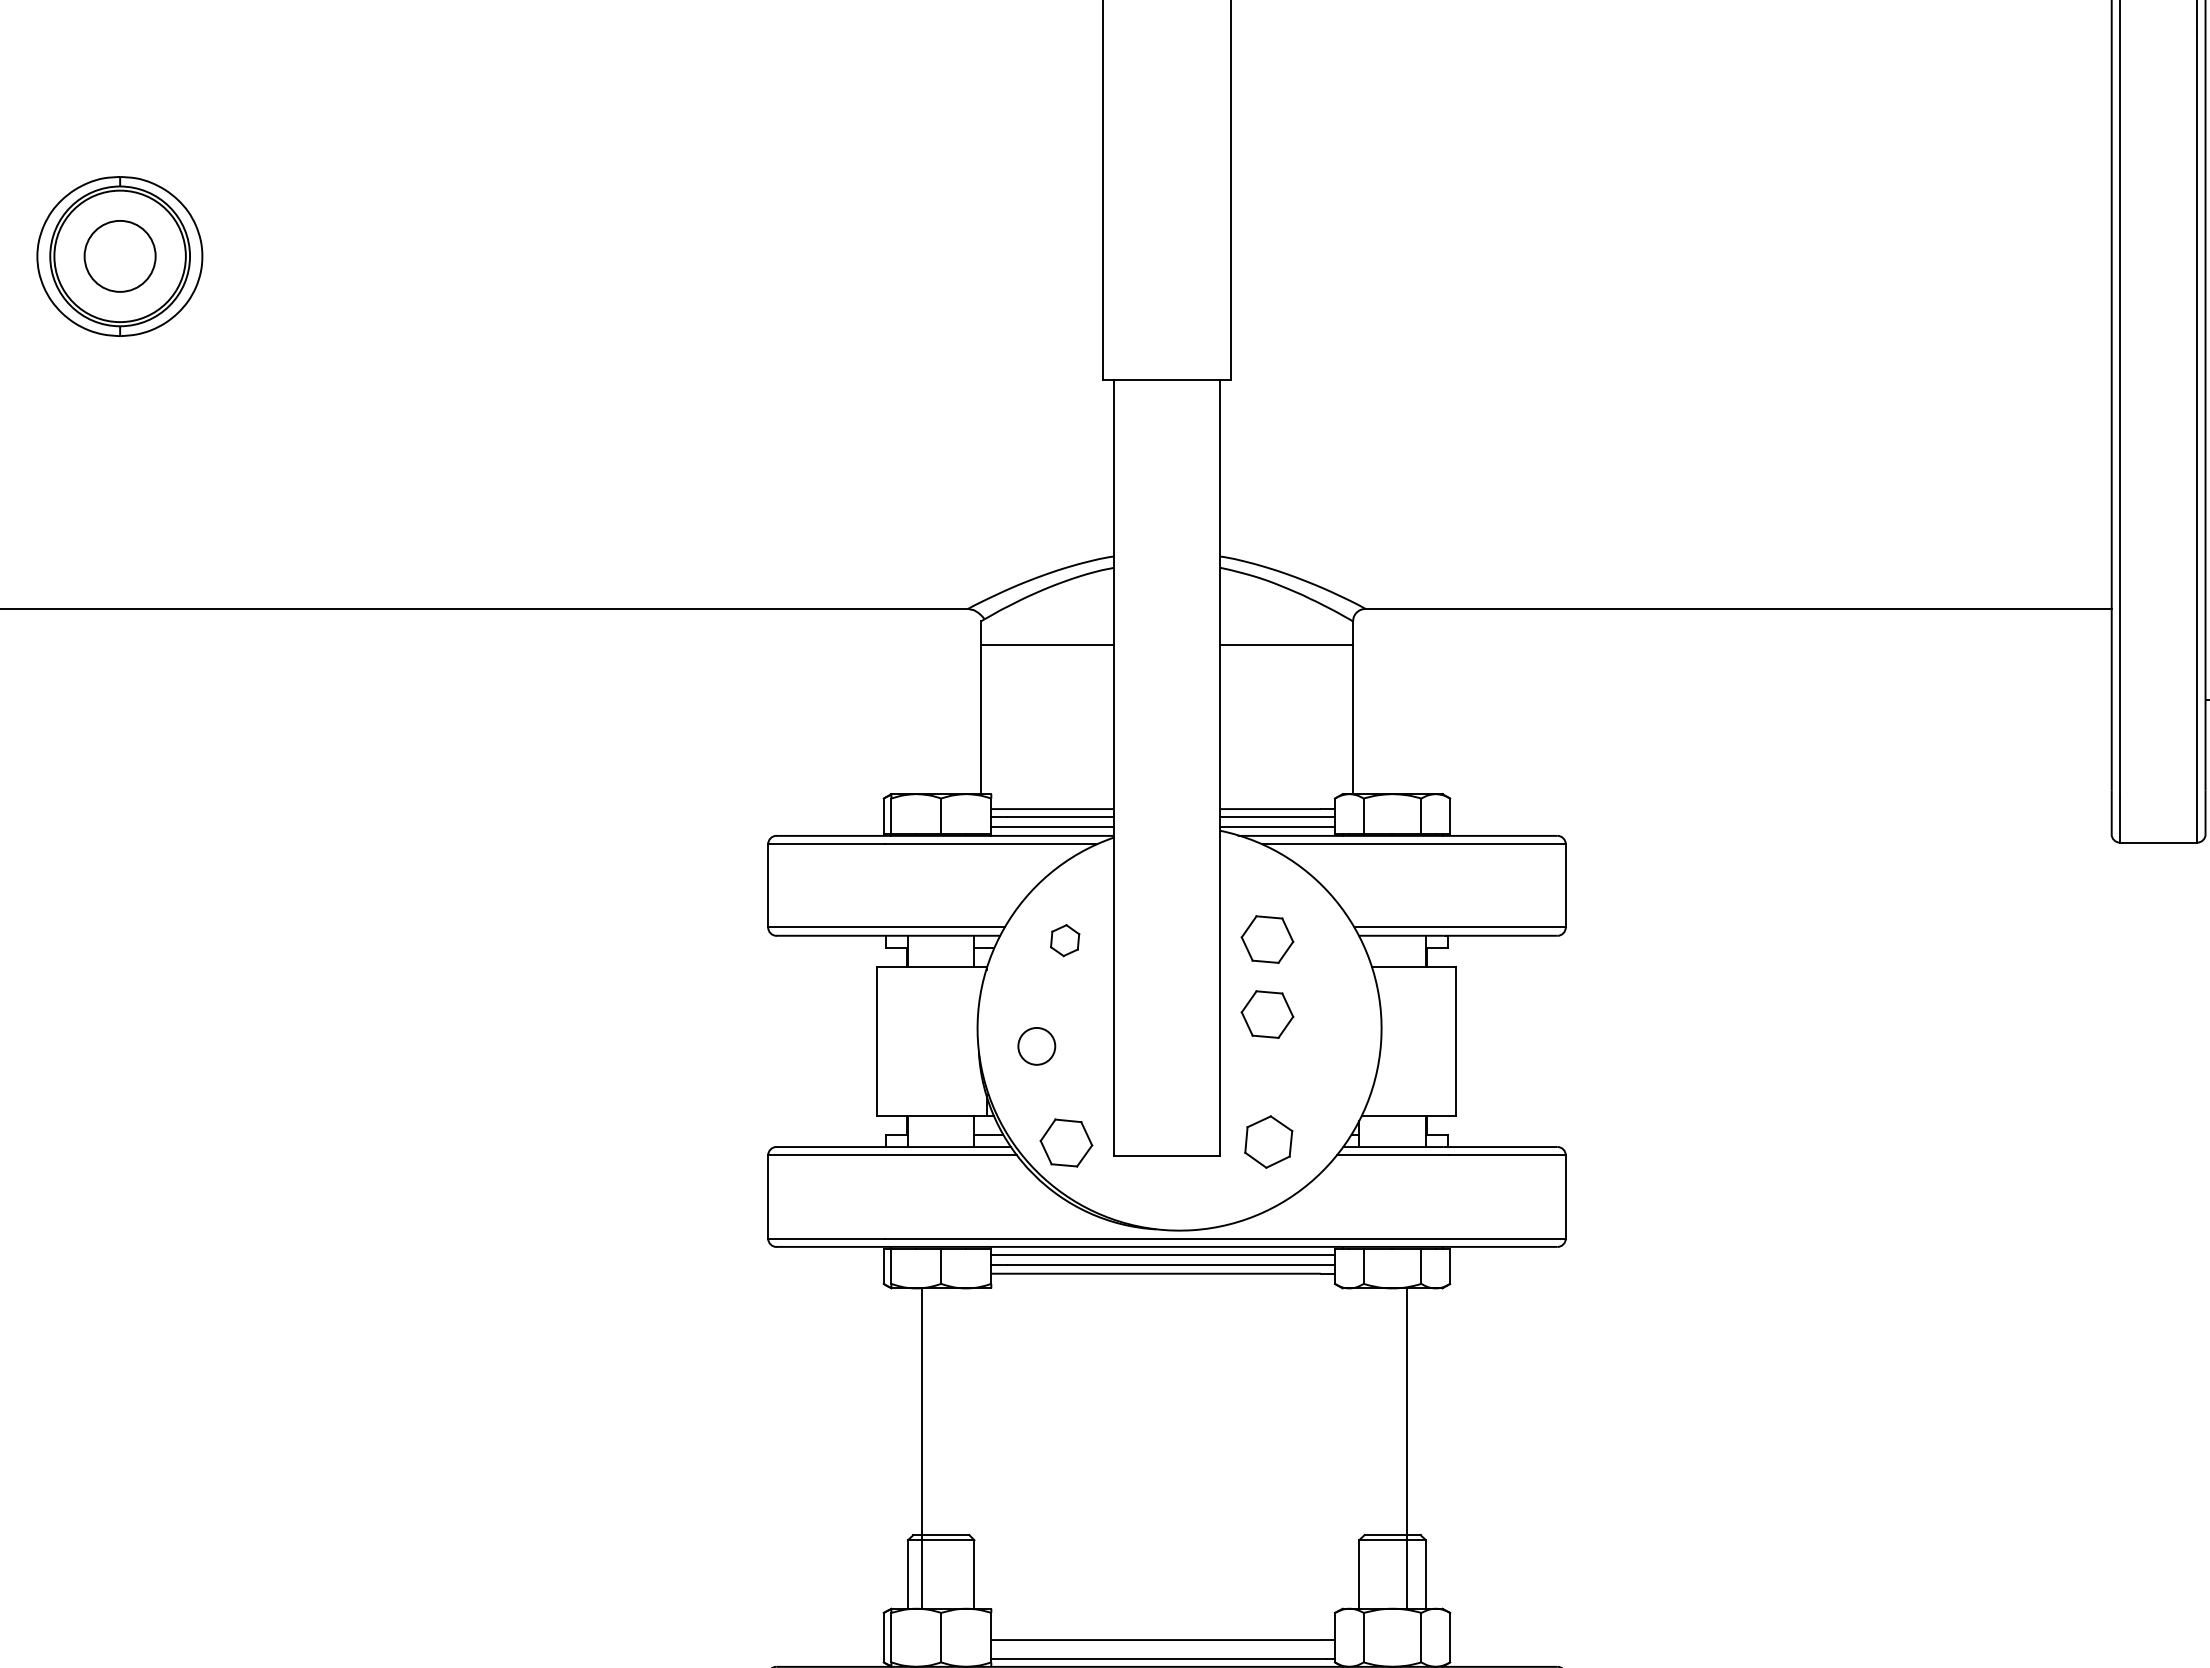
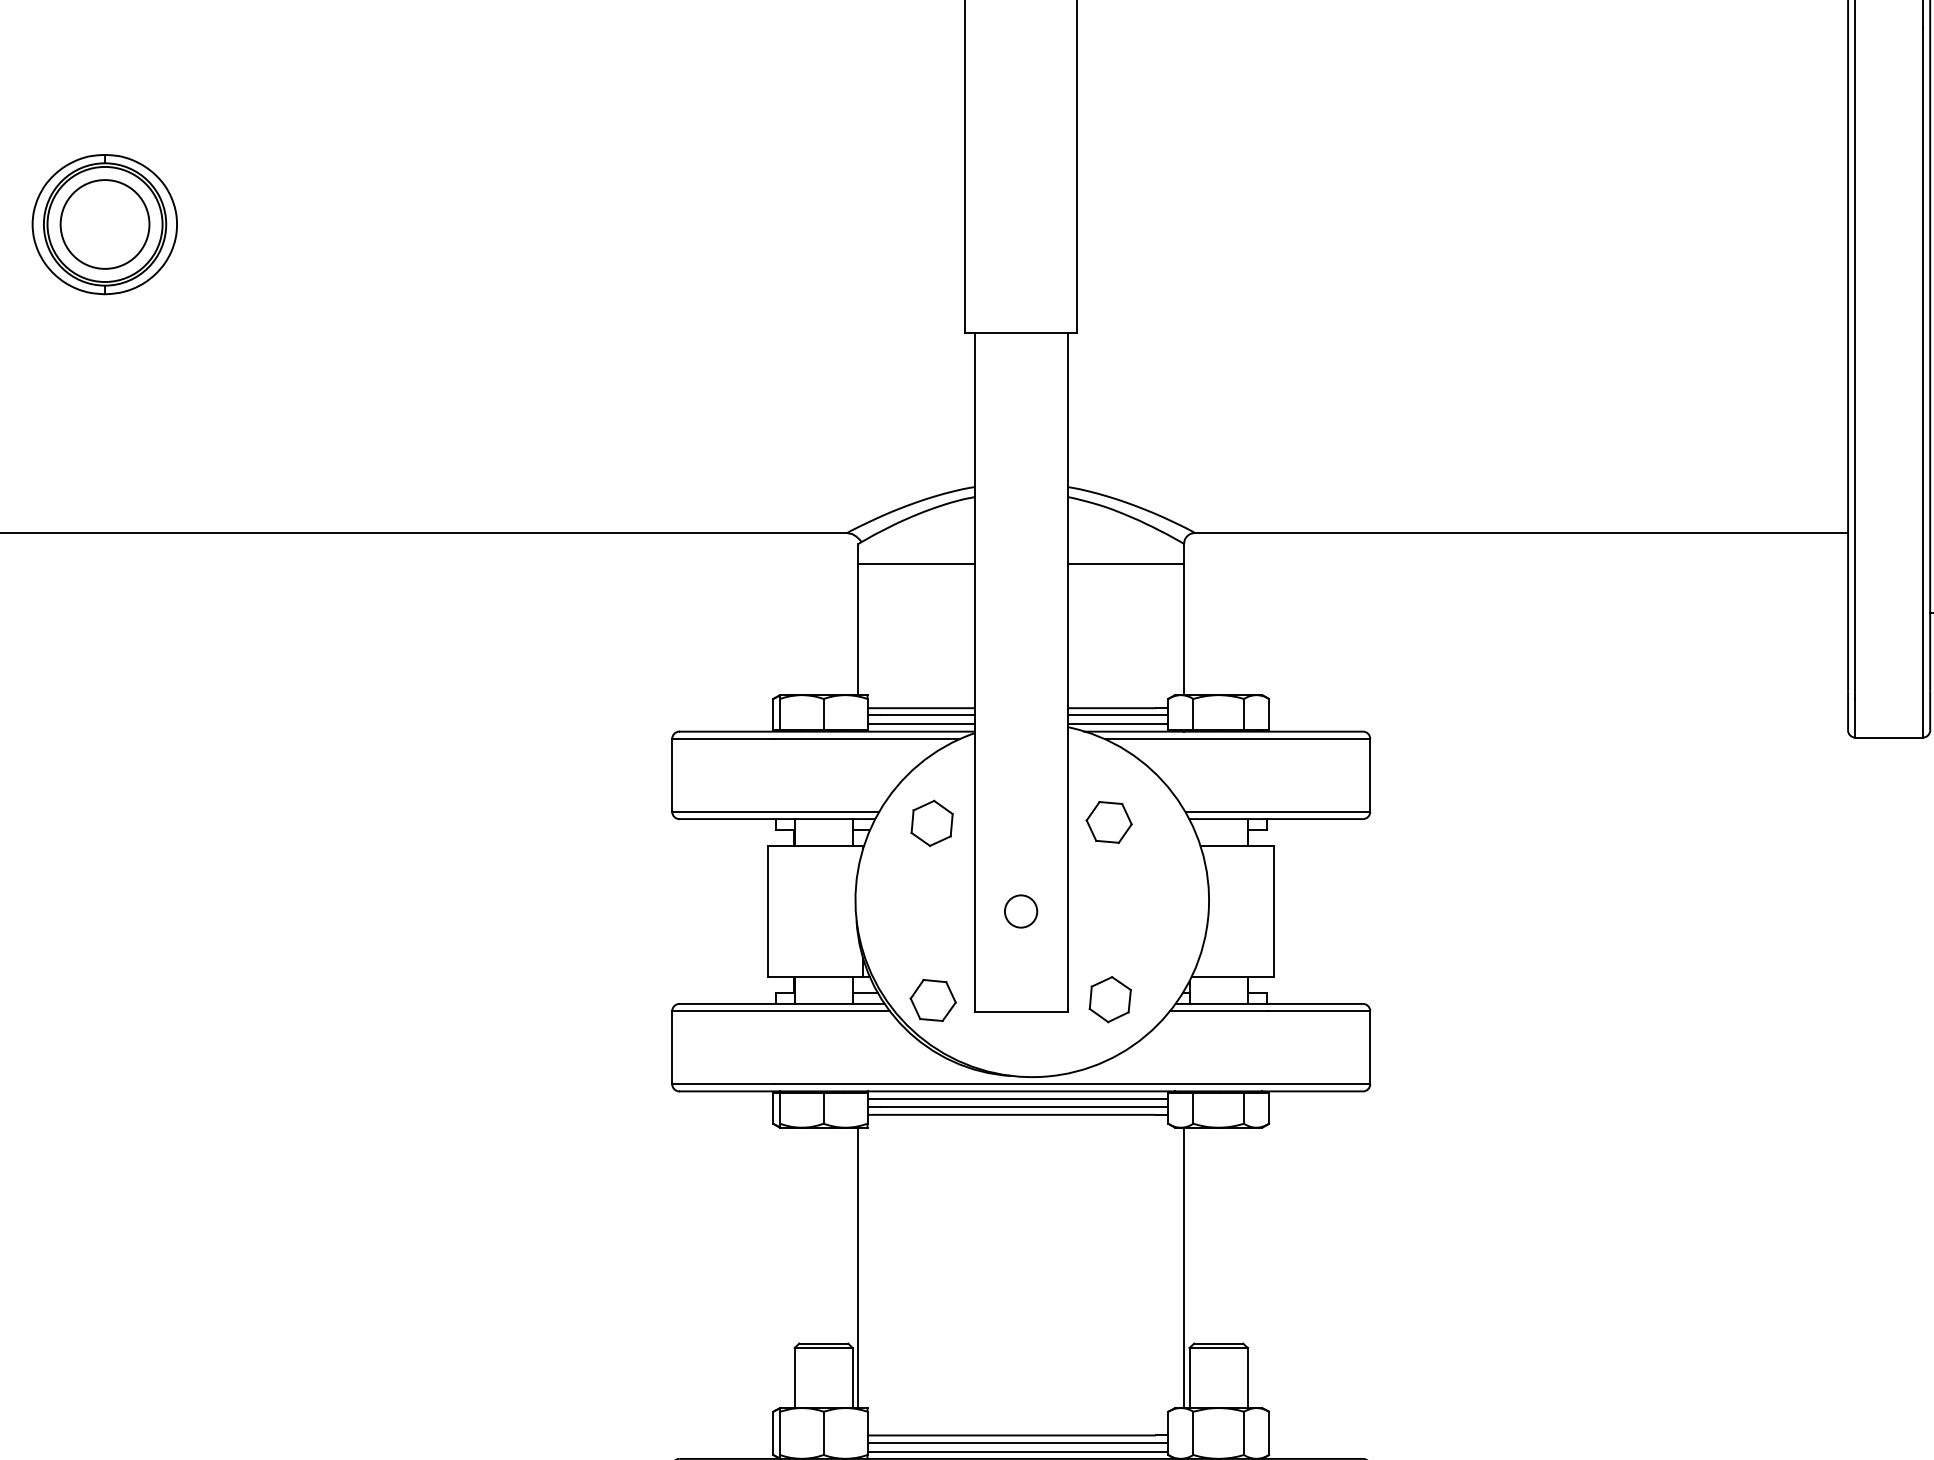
circle: (119, 256) -> (104, 224), size x1.43
part: (1064, 940) -> (931, 823), size x1.67
part: (1267, 1014) -> (1109, 887), removed
circle: (1036, 1046) -> (1020, 911), moved
line: (921, 1448) -> (858, 1267), moved
line: (1407, 1448) -> (1184, 1267), moved
line: (1163, 1648) -> (1018, 1442), added

